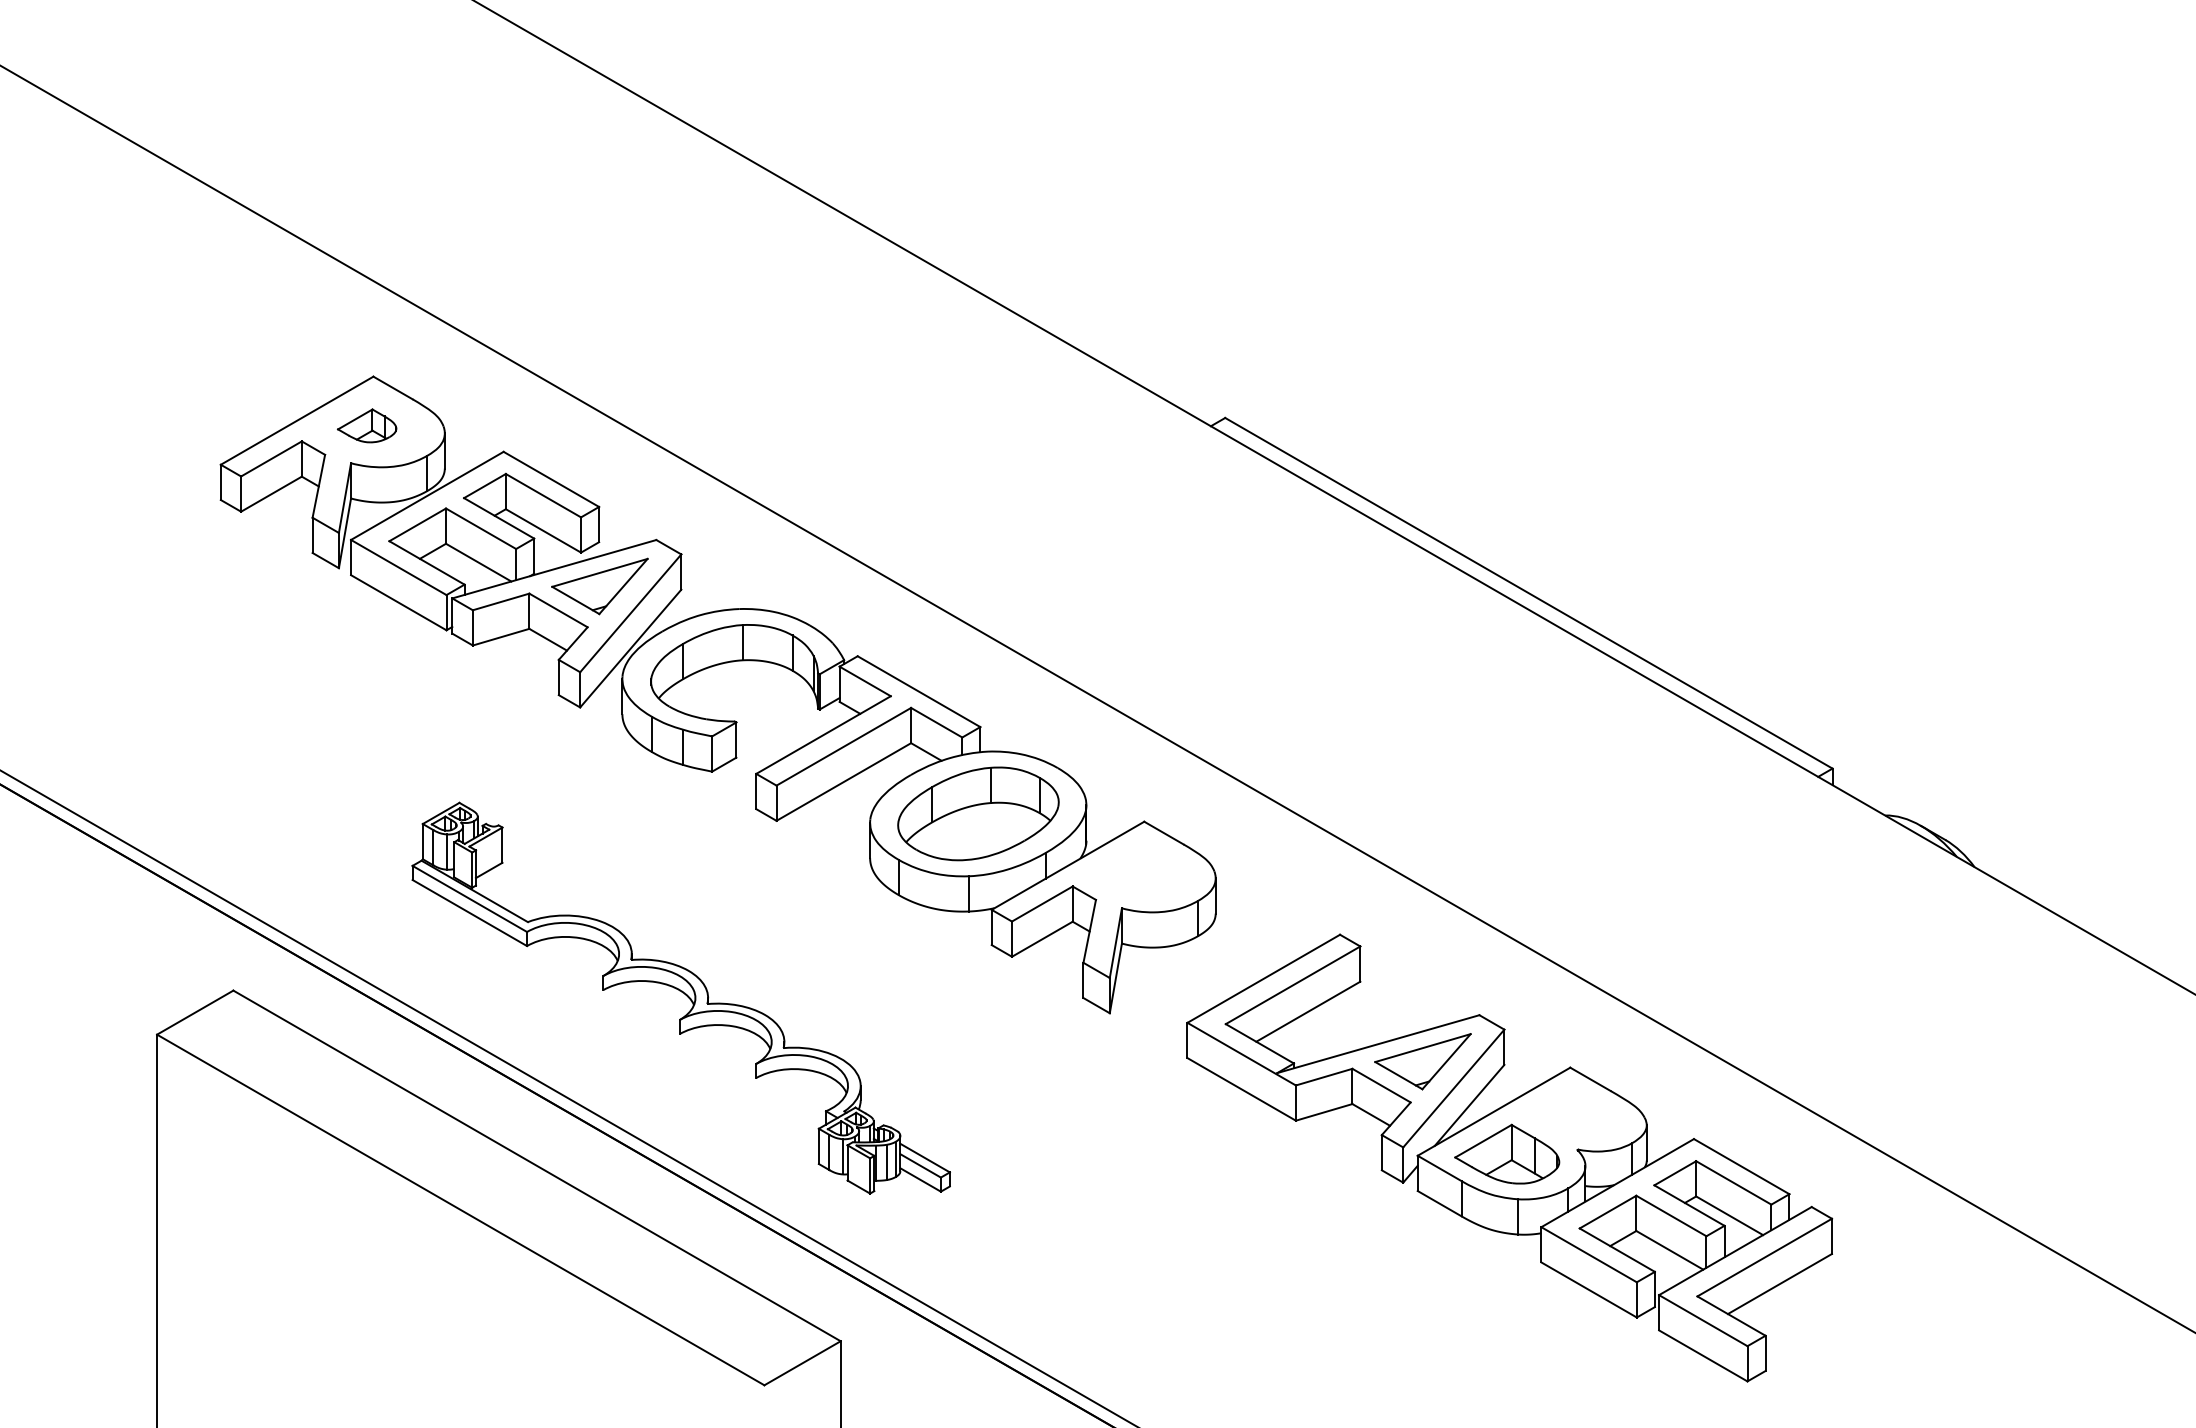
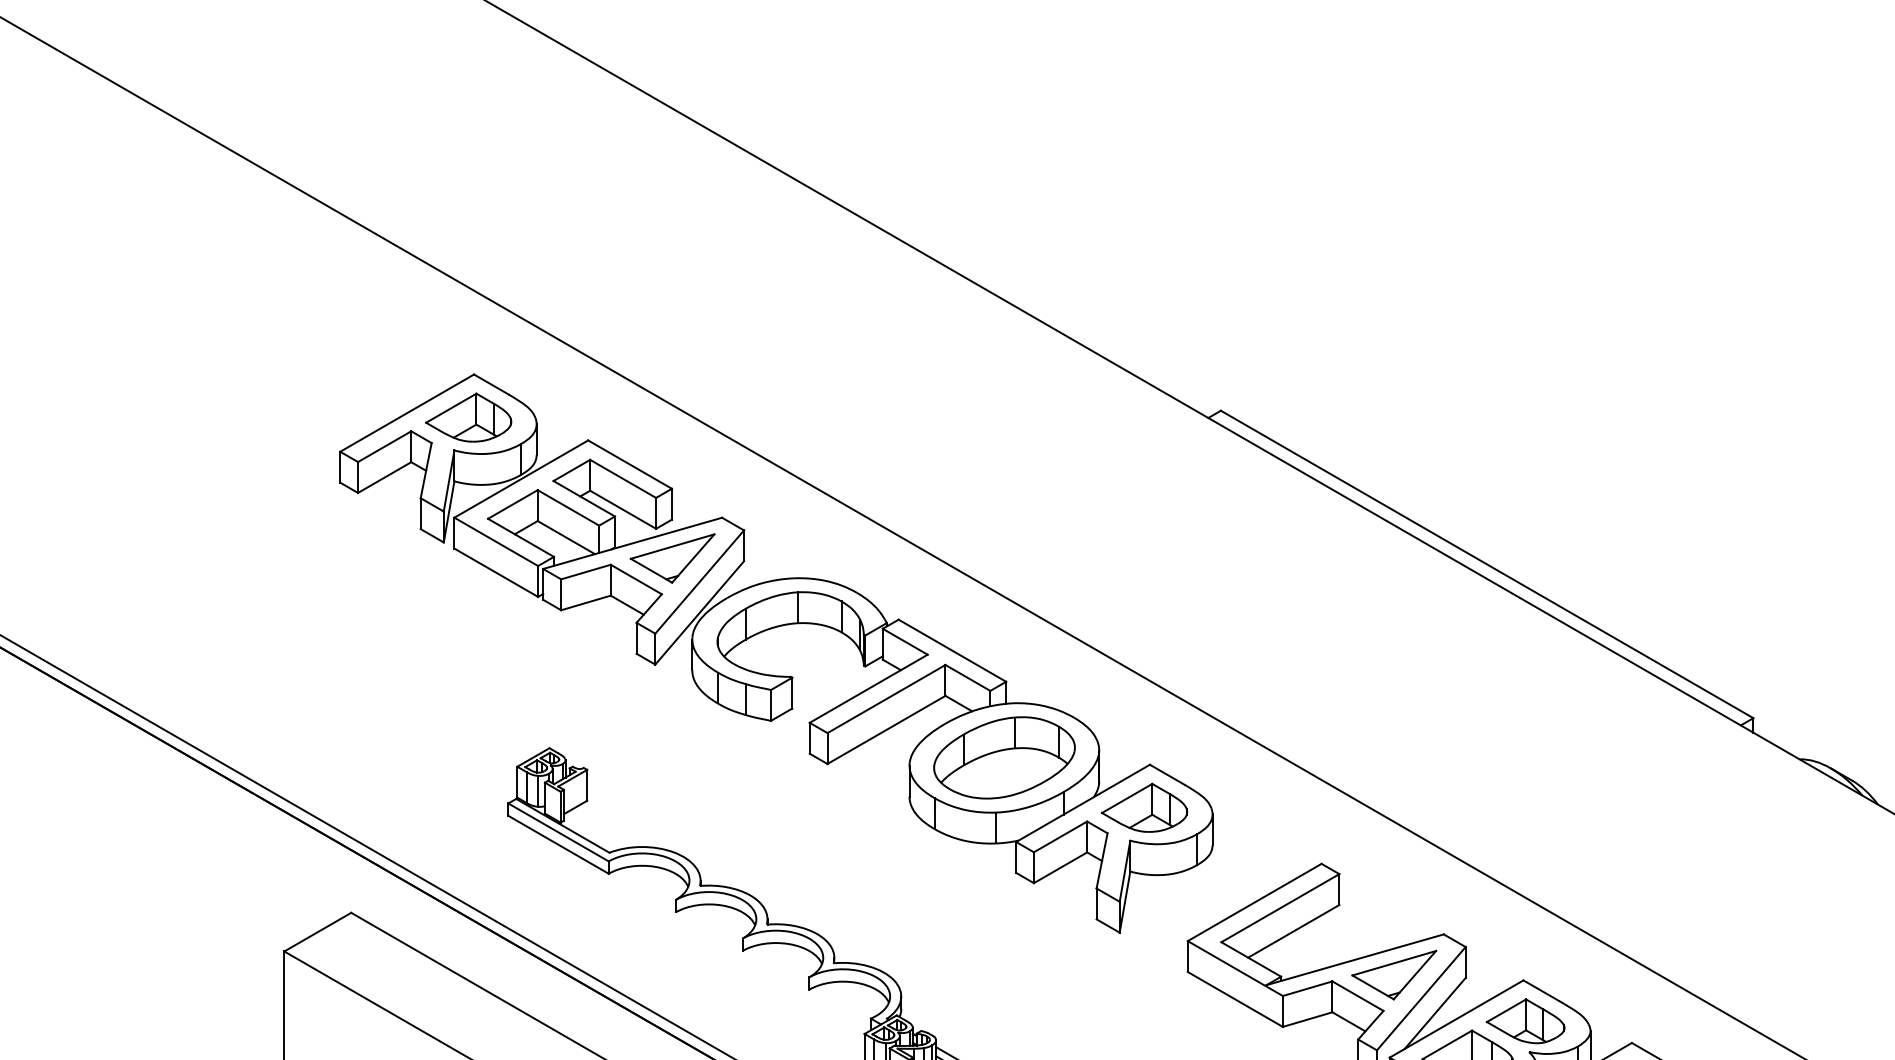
part: (366, 425) -> (467, 417), size x1.67
part: (1137, 870) -> (1143, 807), added
part: (1572, 1114) -> (1525, 1021), added

